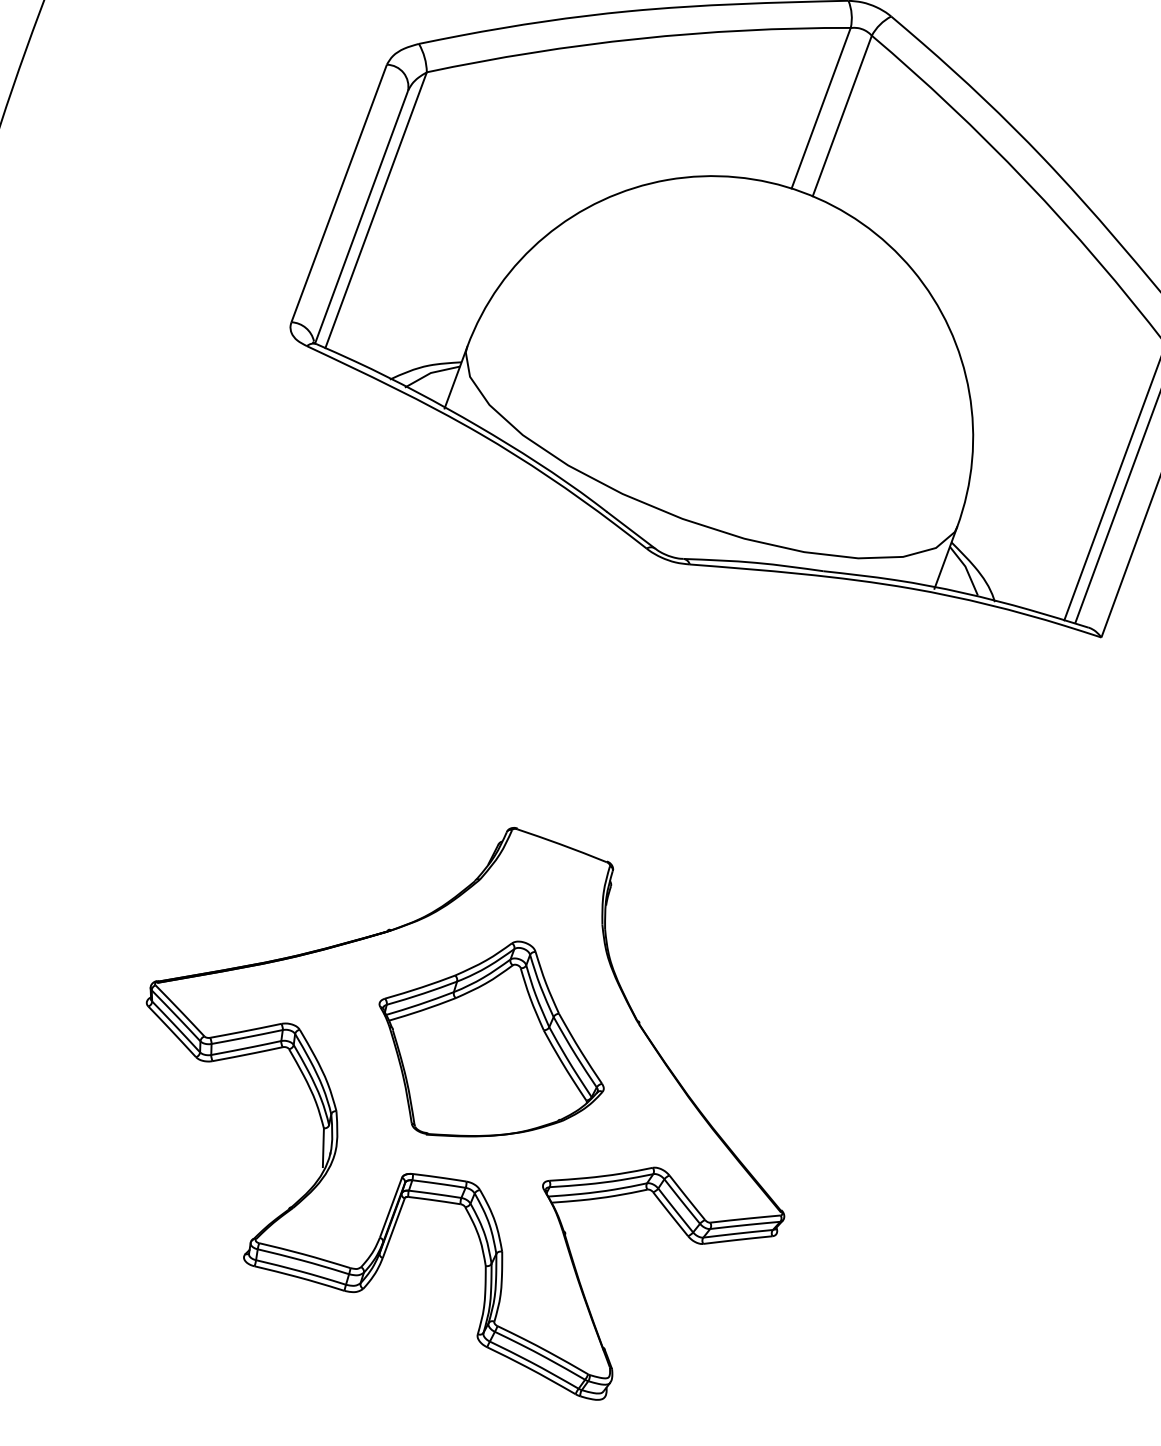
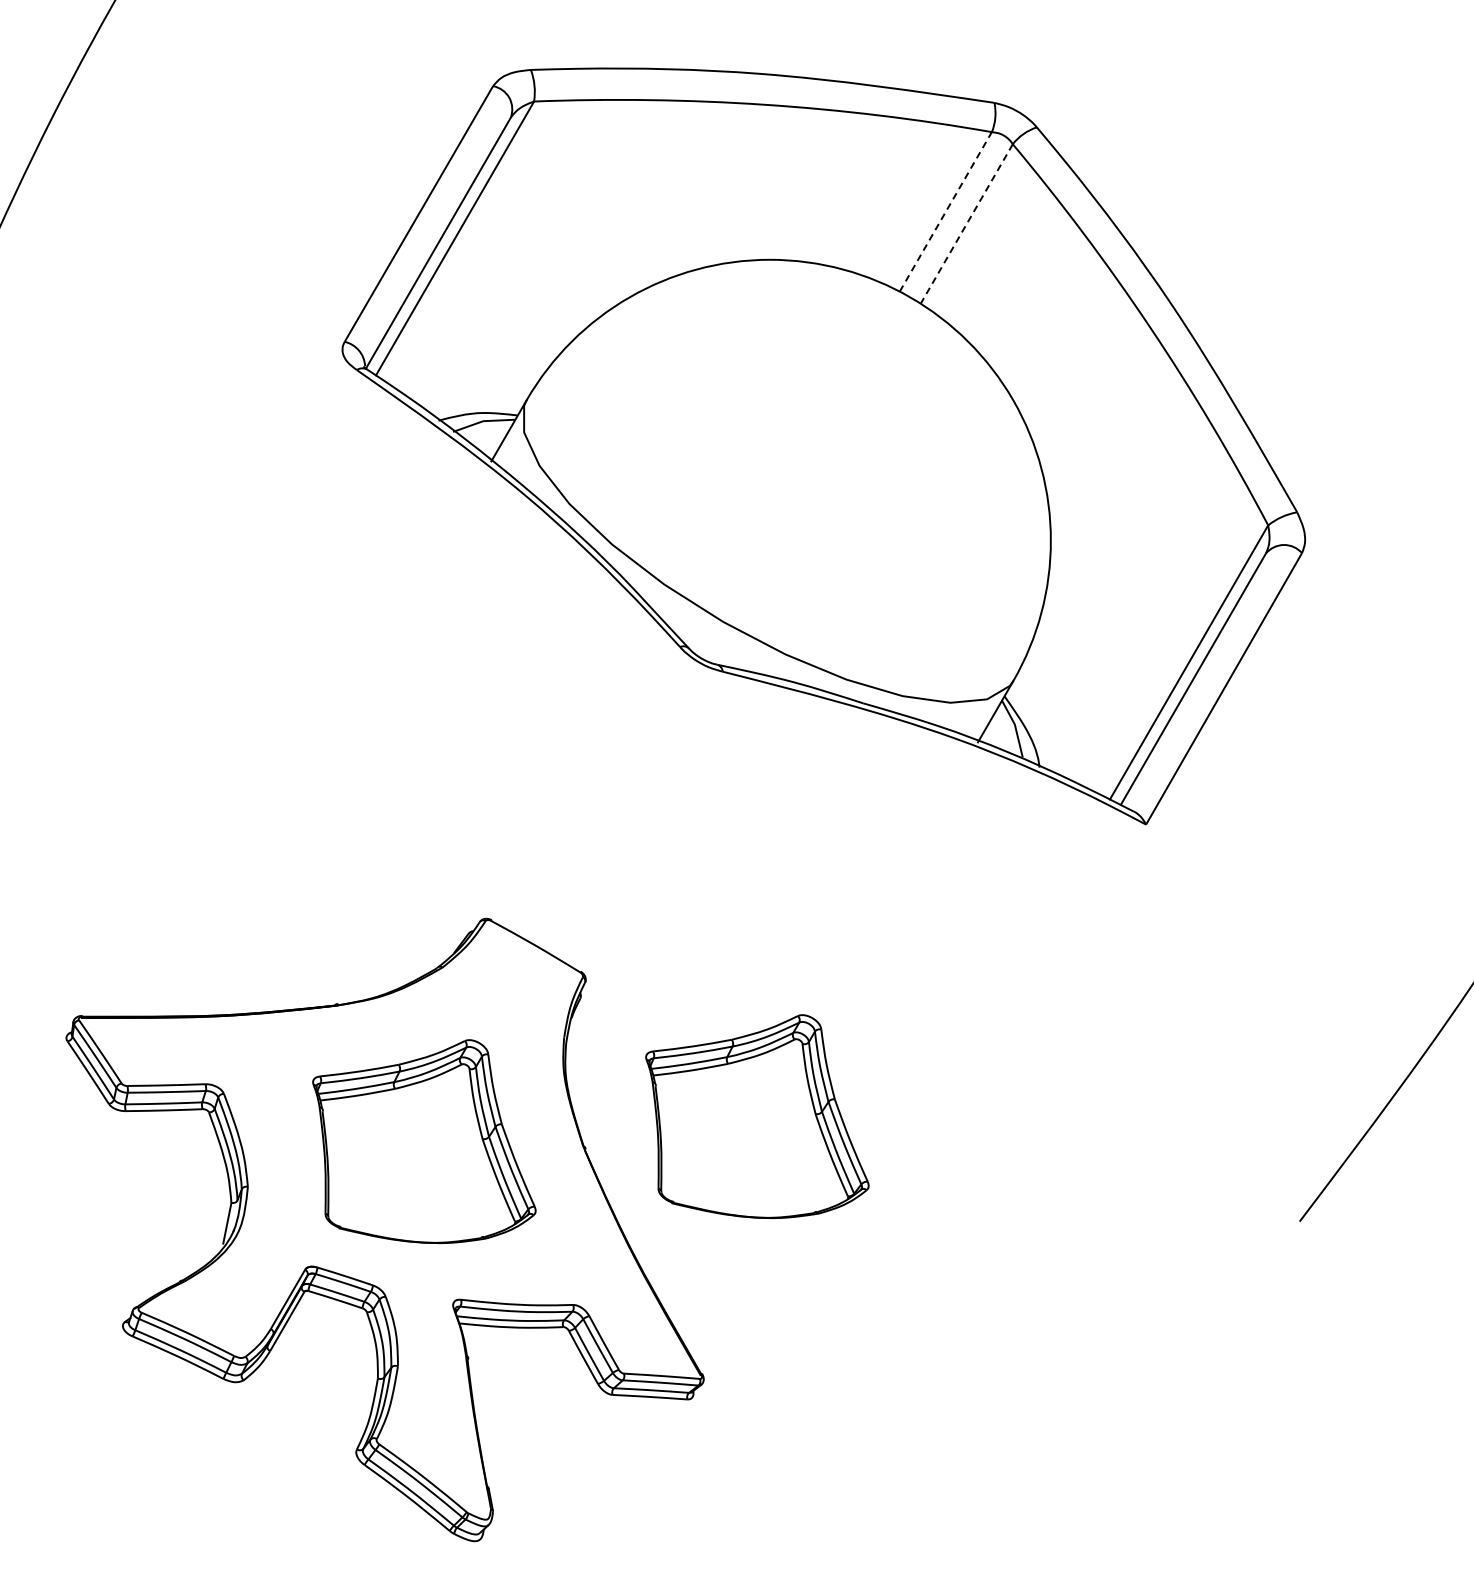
line: (821, 107) -> (946, 211), solid -> dashed
line: (842, 116) -> (966, 224), solid -> dashed
part: (791, 966) -> (757, 1116), added

